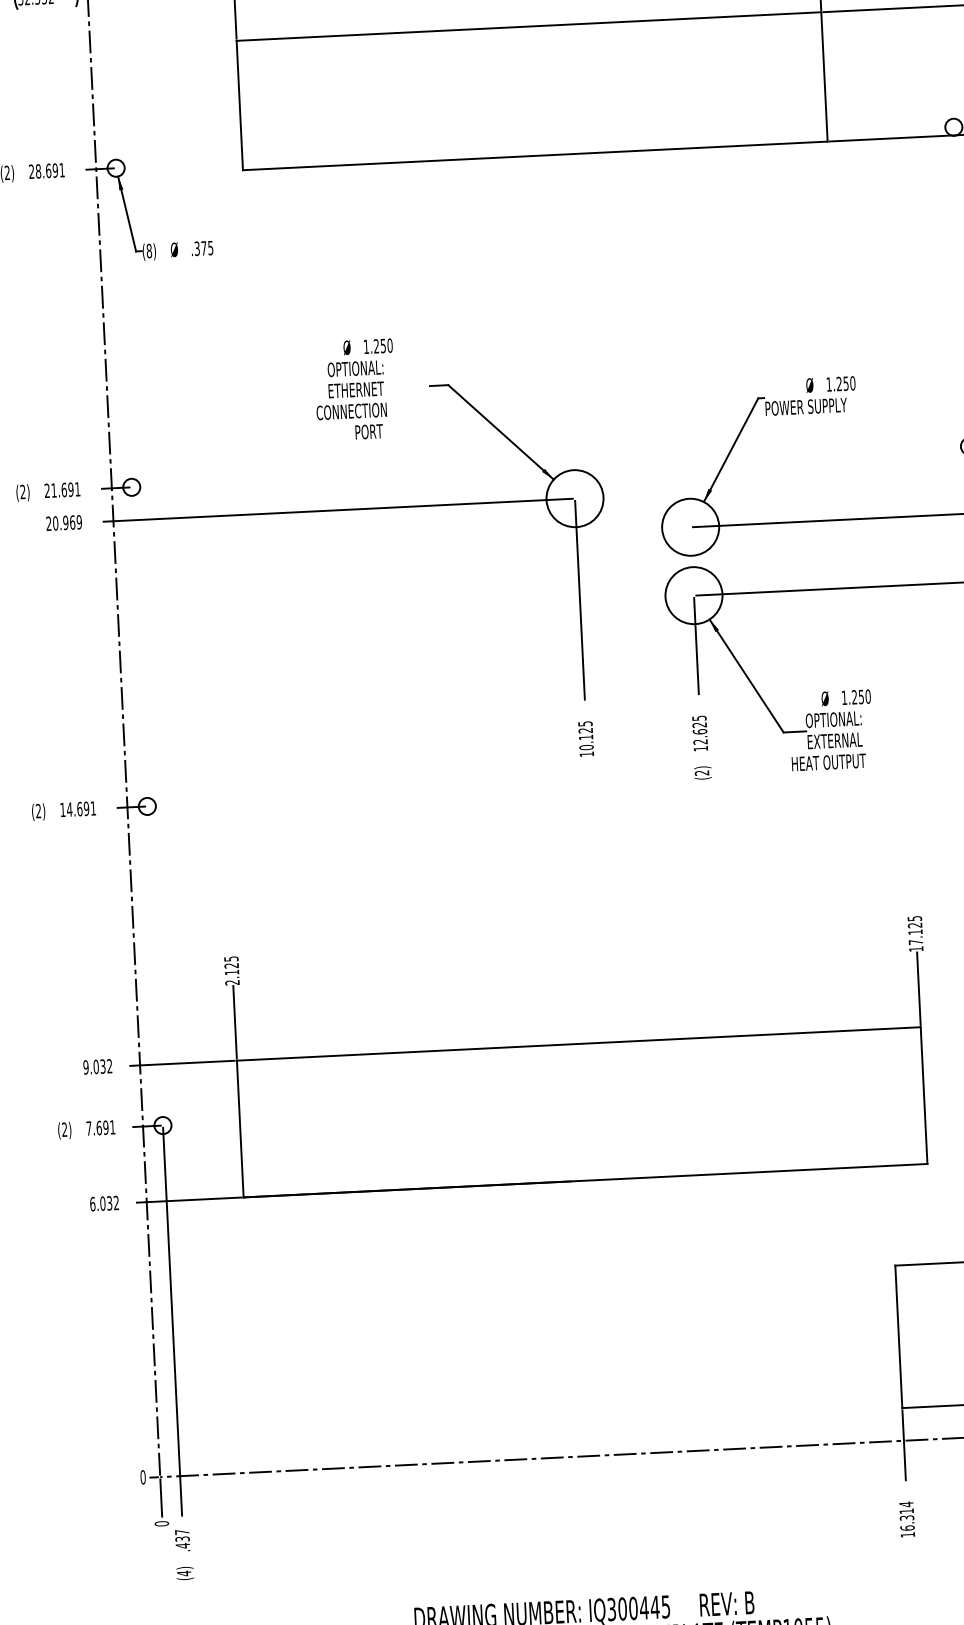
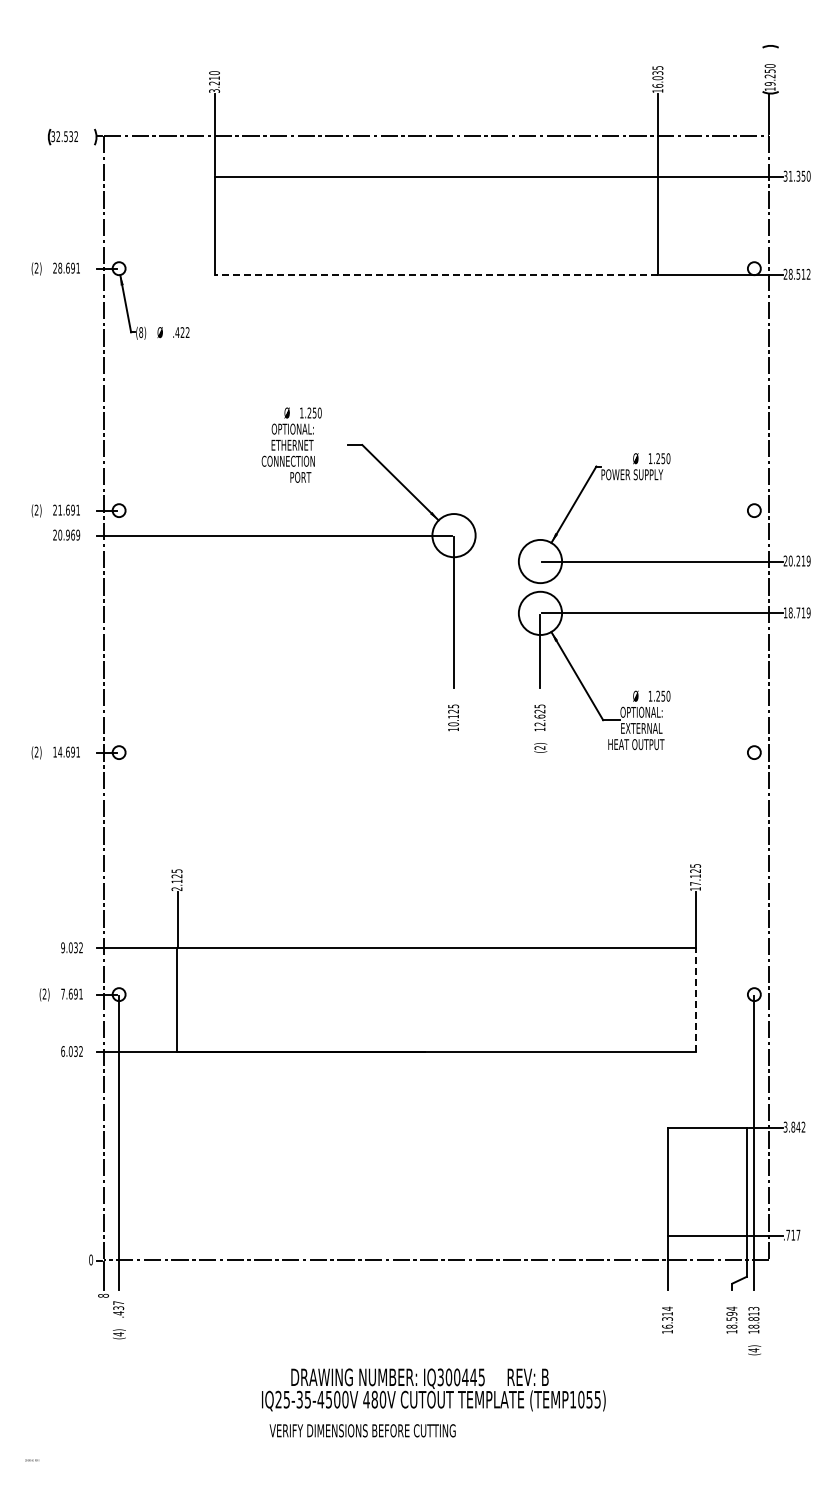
line: (535, 155) -> (436, 274), solid -> dashed
text: (203, 248) -> (182, 332), .375 -> .422
line: (924, 1096) -> (696, 1000), solid -> dashed
text: (161, 1523) -> (103, 1295), 0 -> 8

